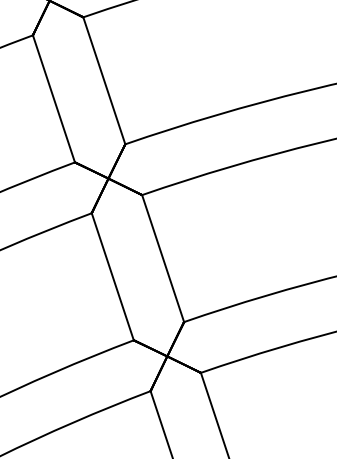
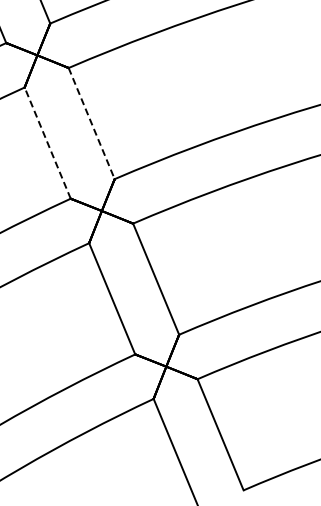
line: (104, 81) -> (91, 124), solid -> dashed
line: (53, 98) -> (47, 142), solid -> dashed

